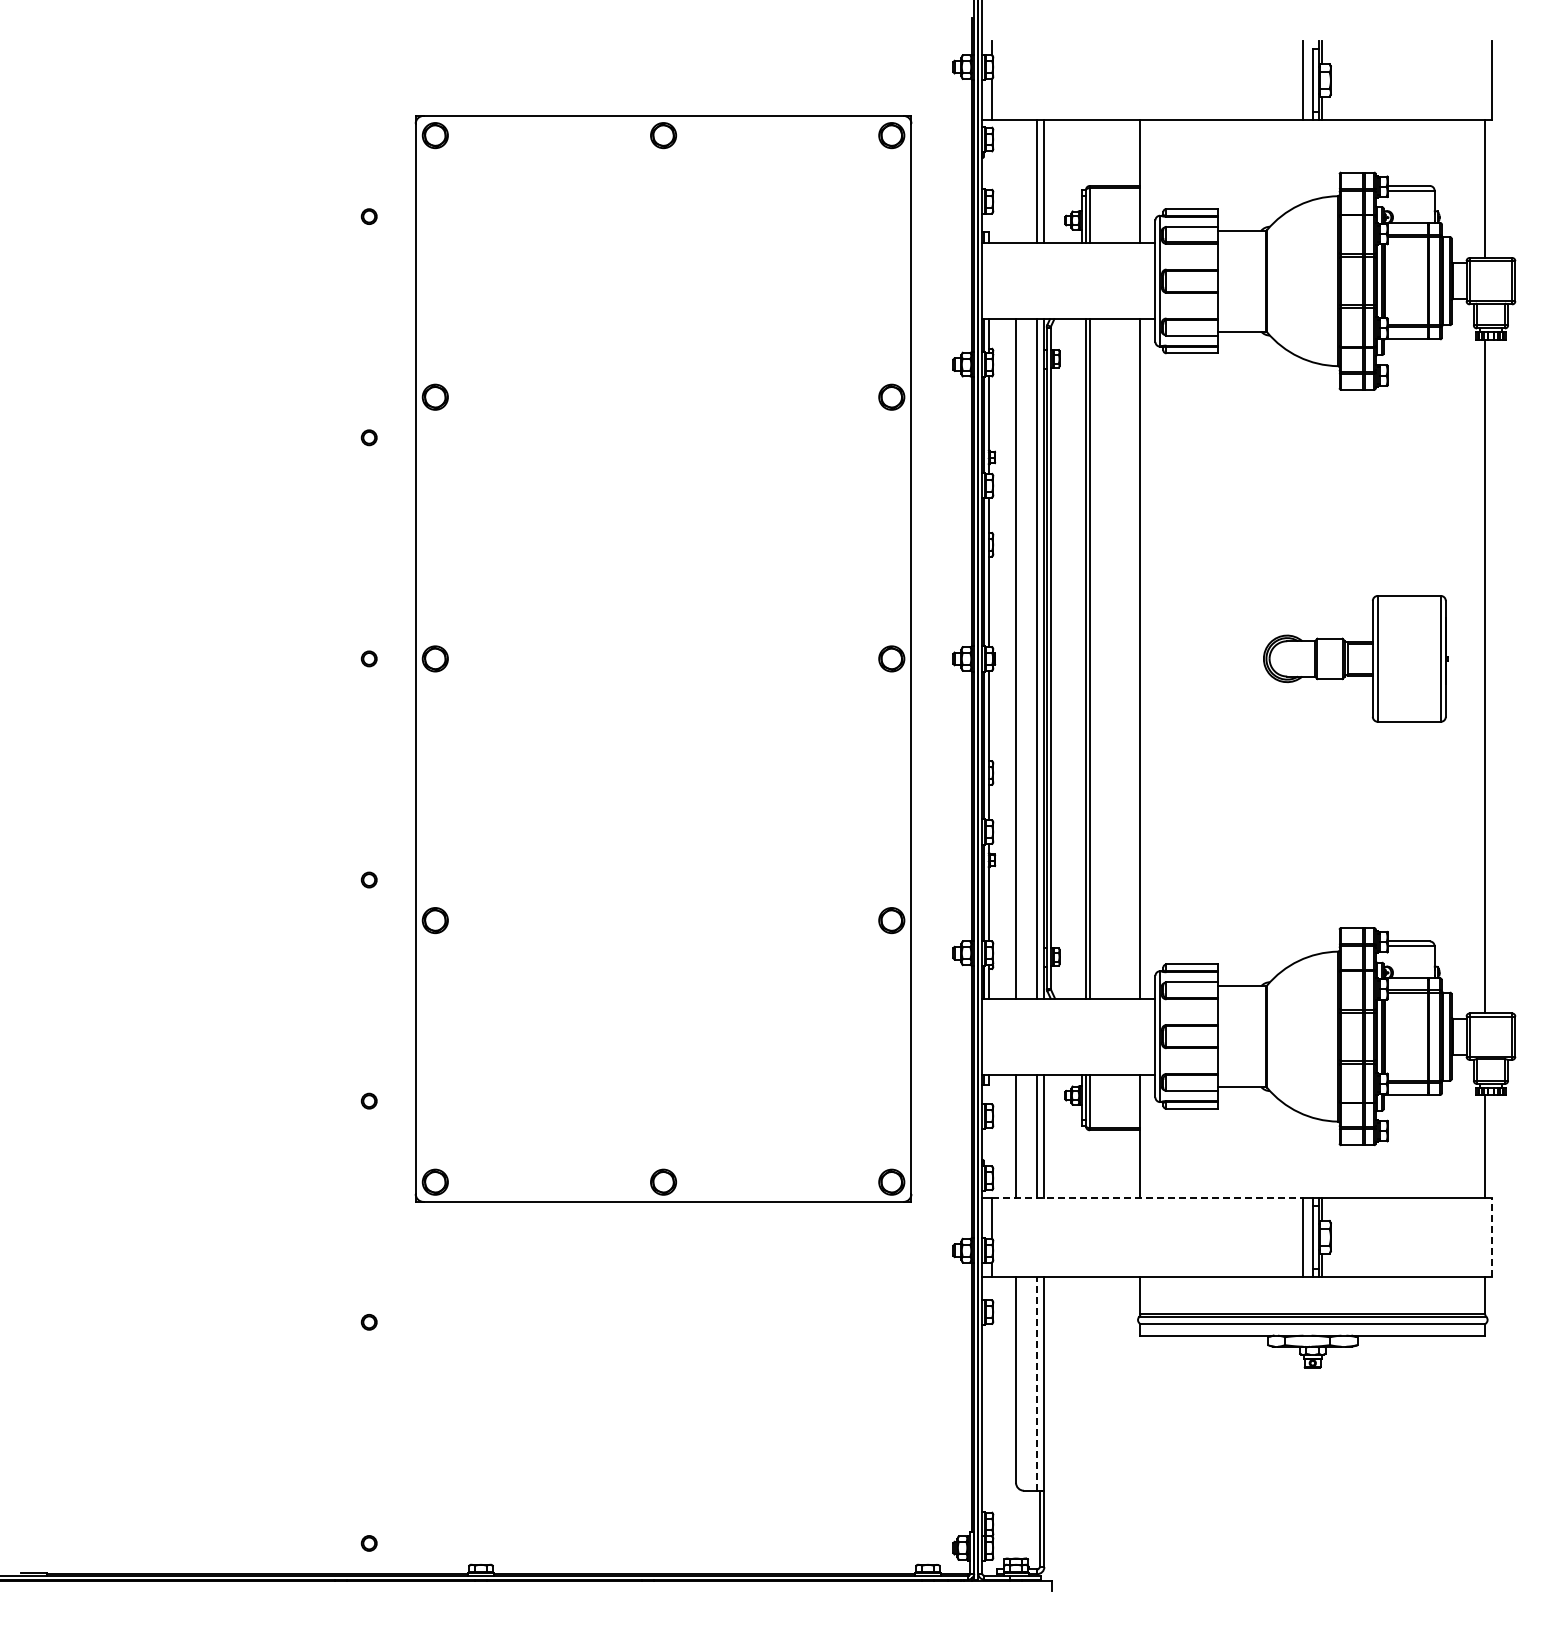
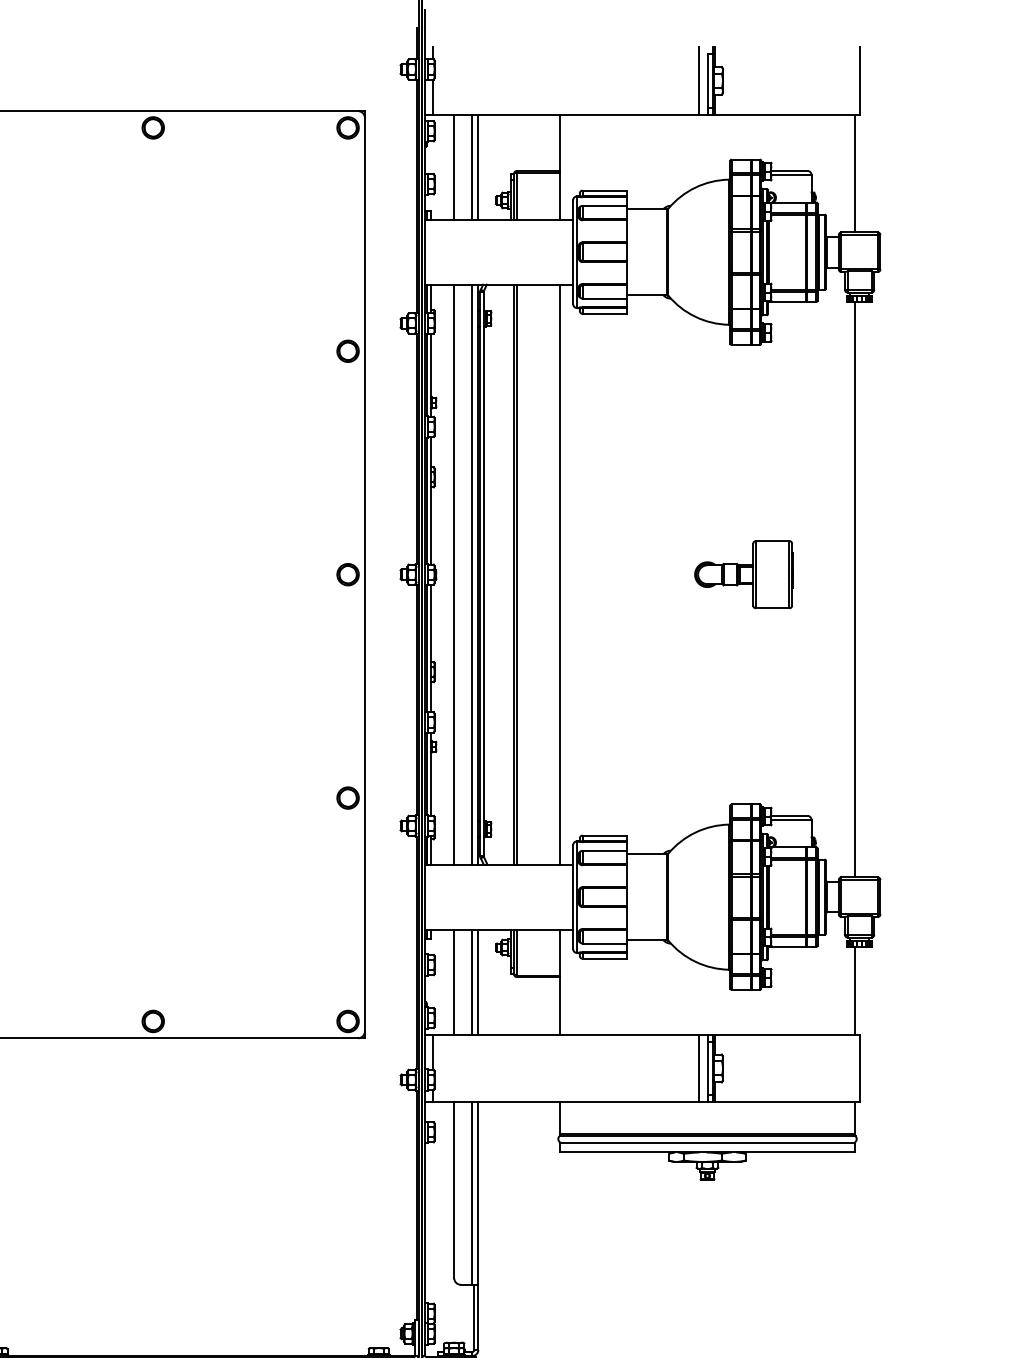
line: (1016, 181) -> (454, 167), added
part: (1355, 658) -> (743, 574), size x0.62
line: (1147, 1197) -> (566, 1034), dashed -> solid
line: (1491, 1236) -> (860, 1067), dashed -> solid
line: (1037, 1383) -> (472, 1193), dashed -> solid

